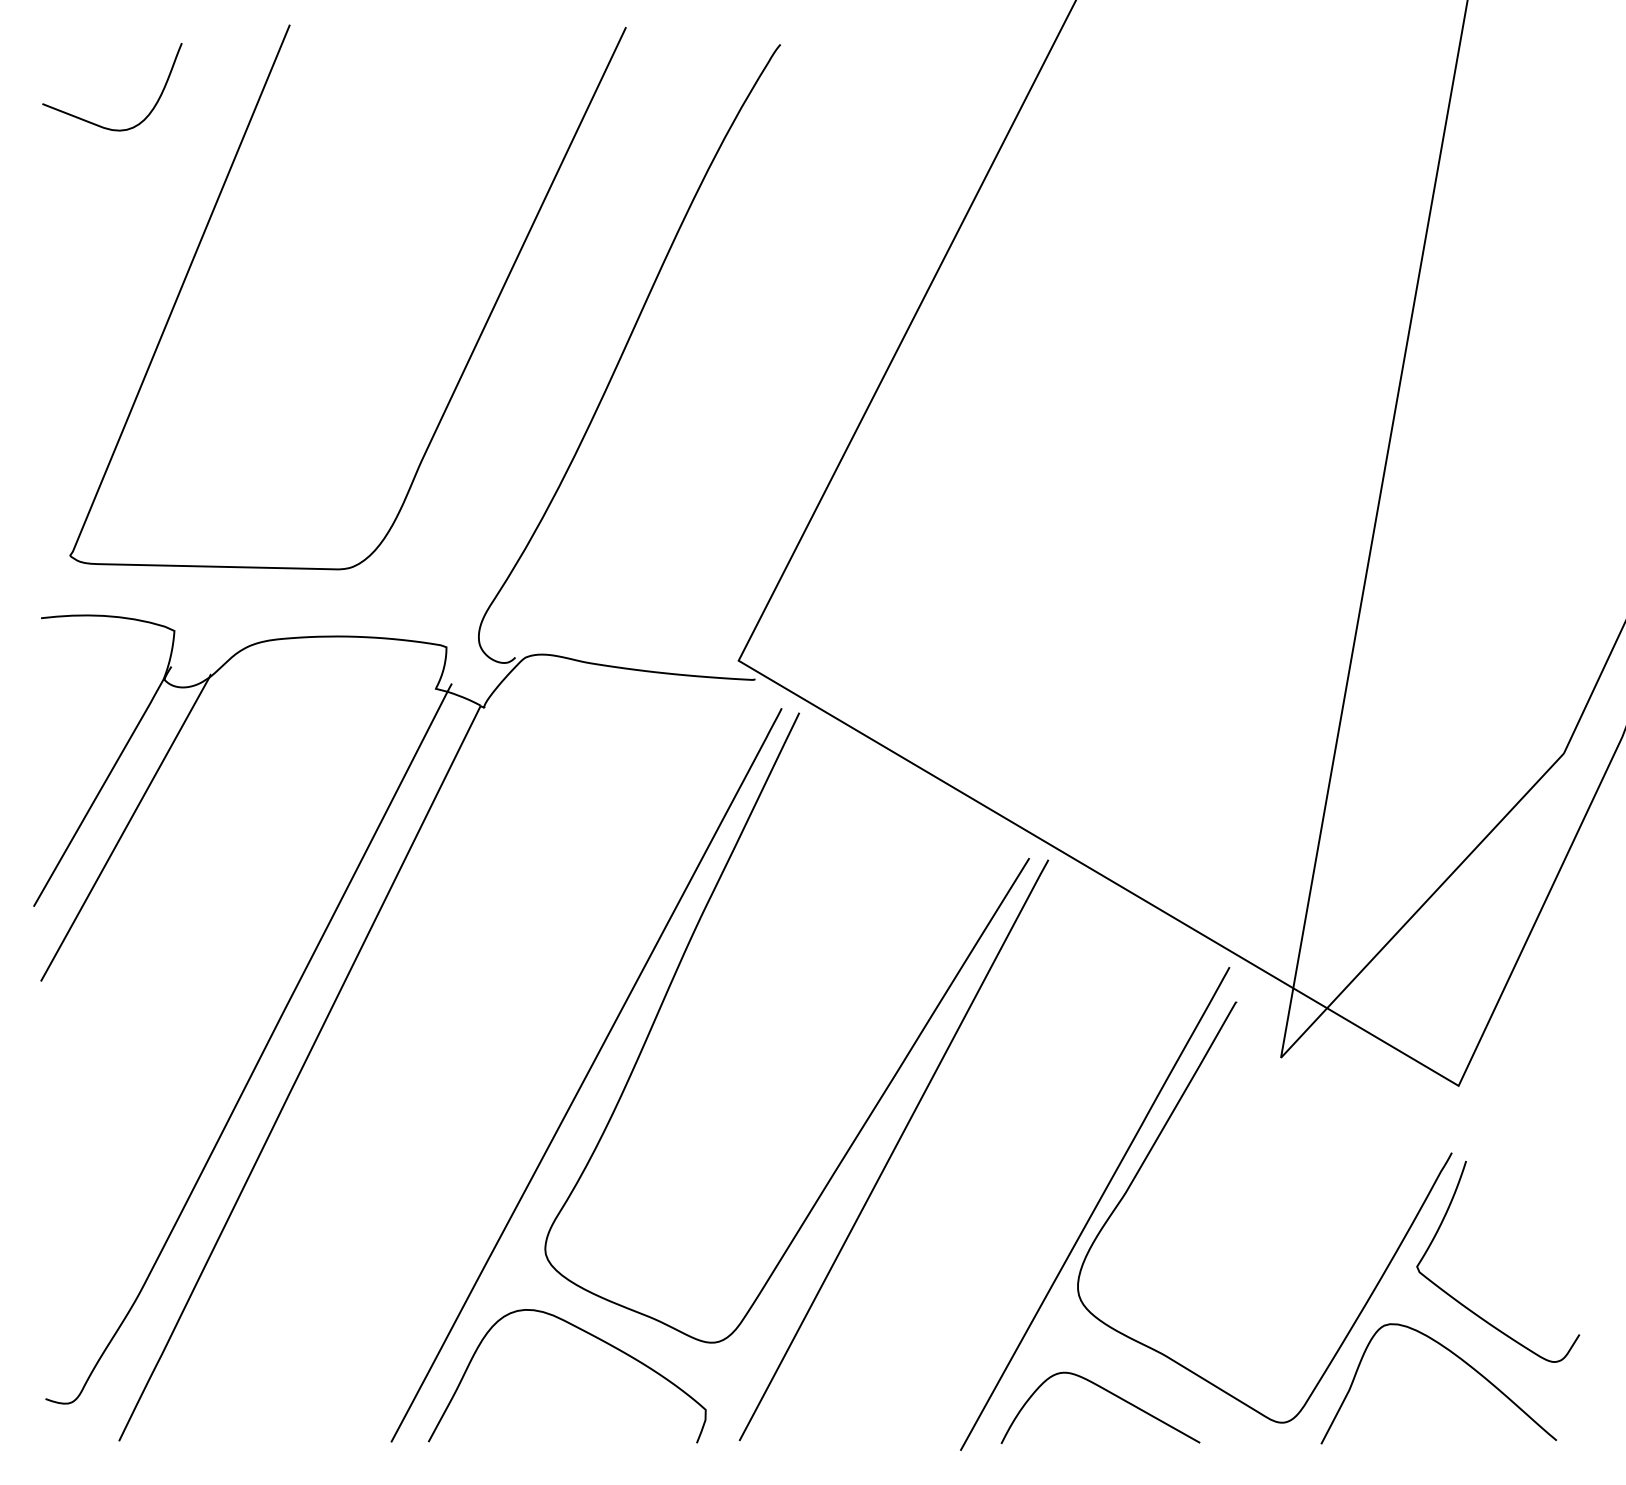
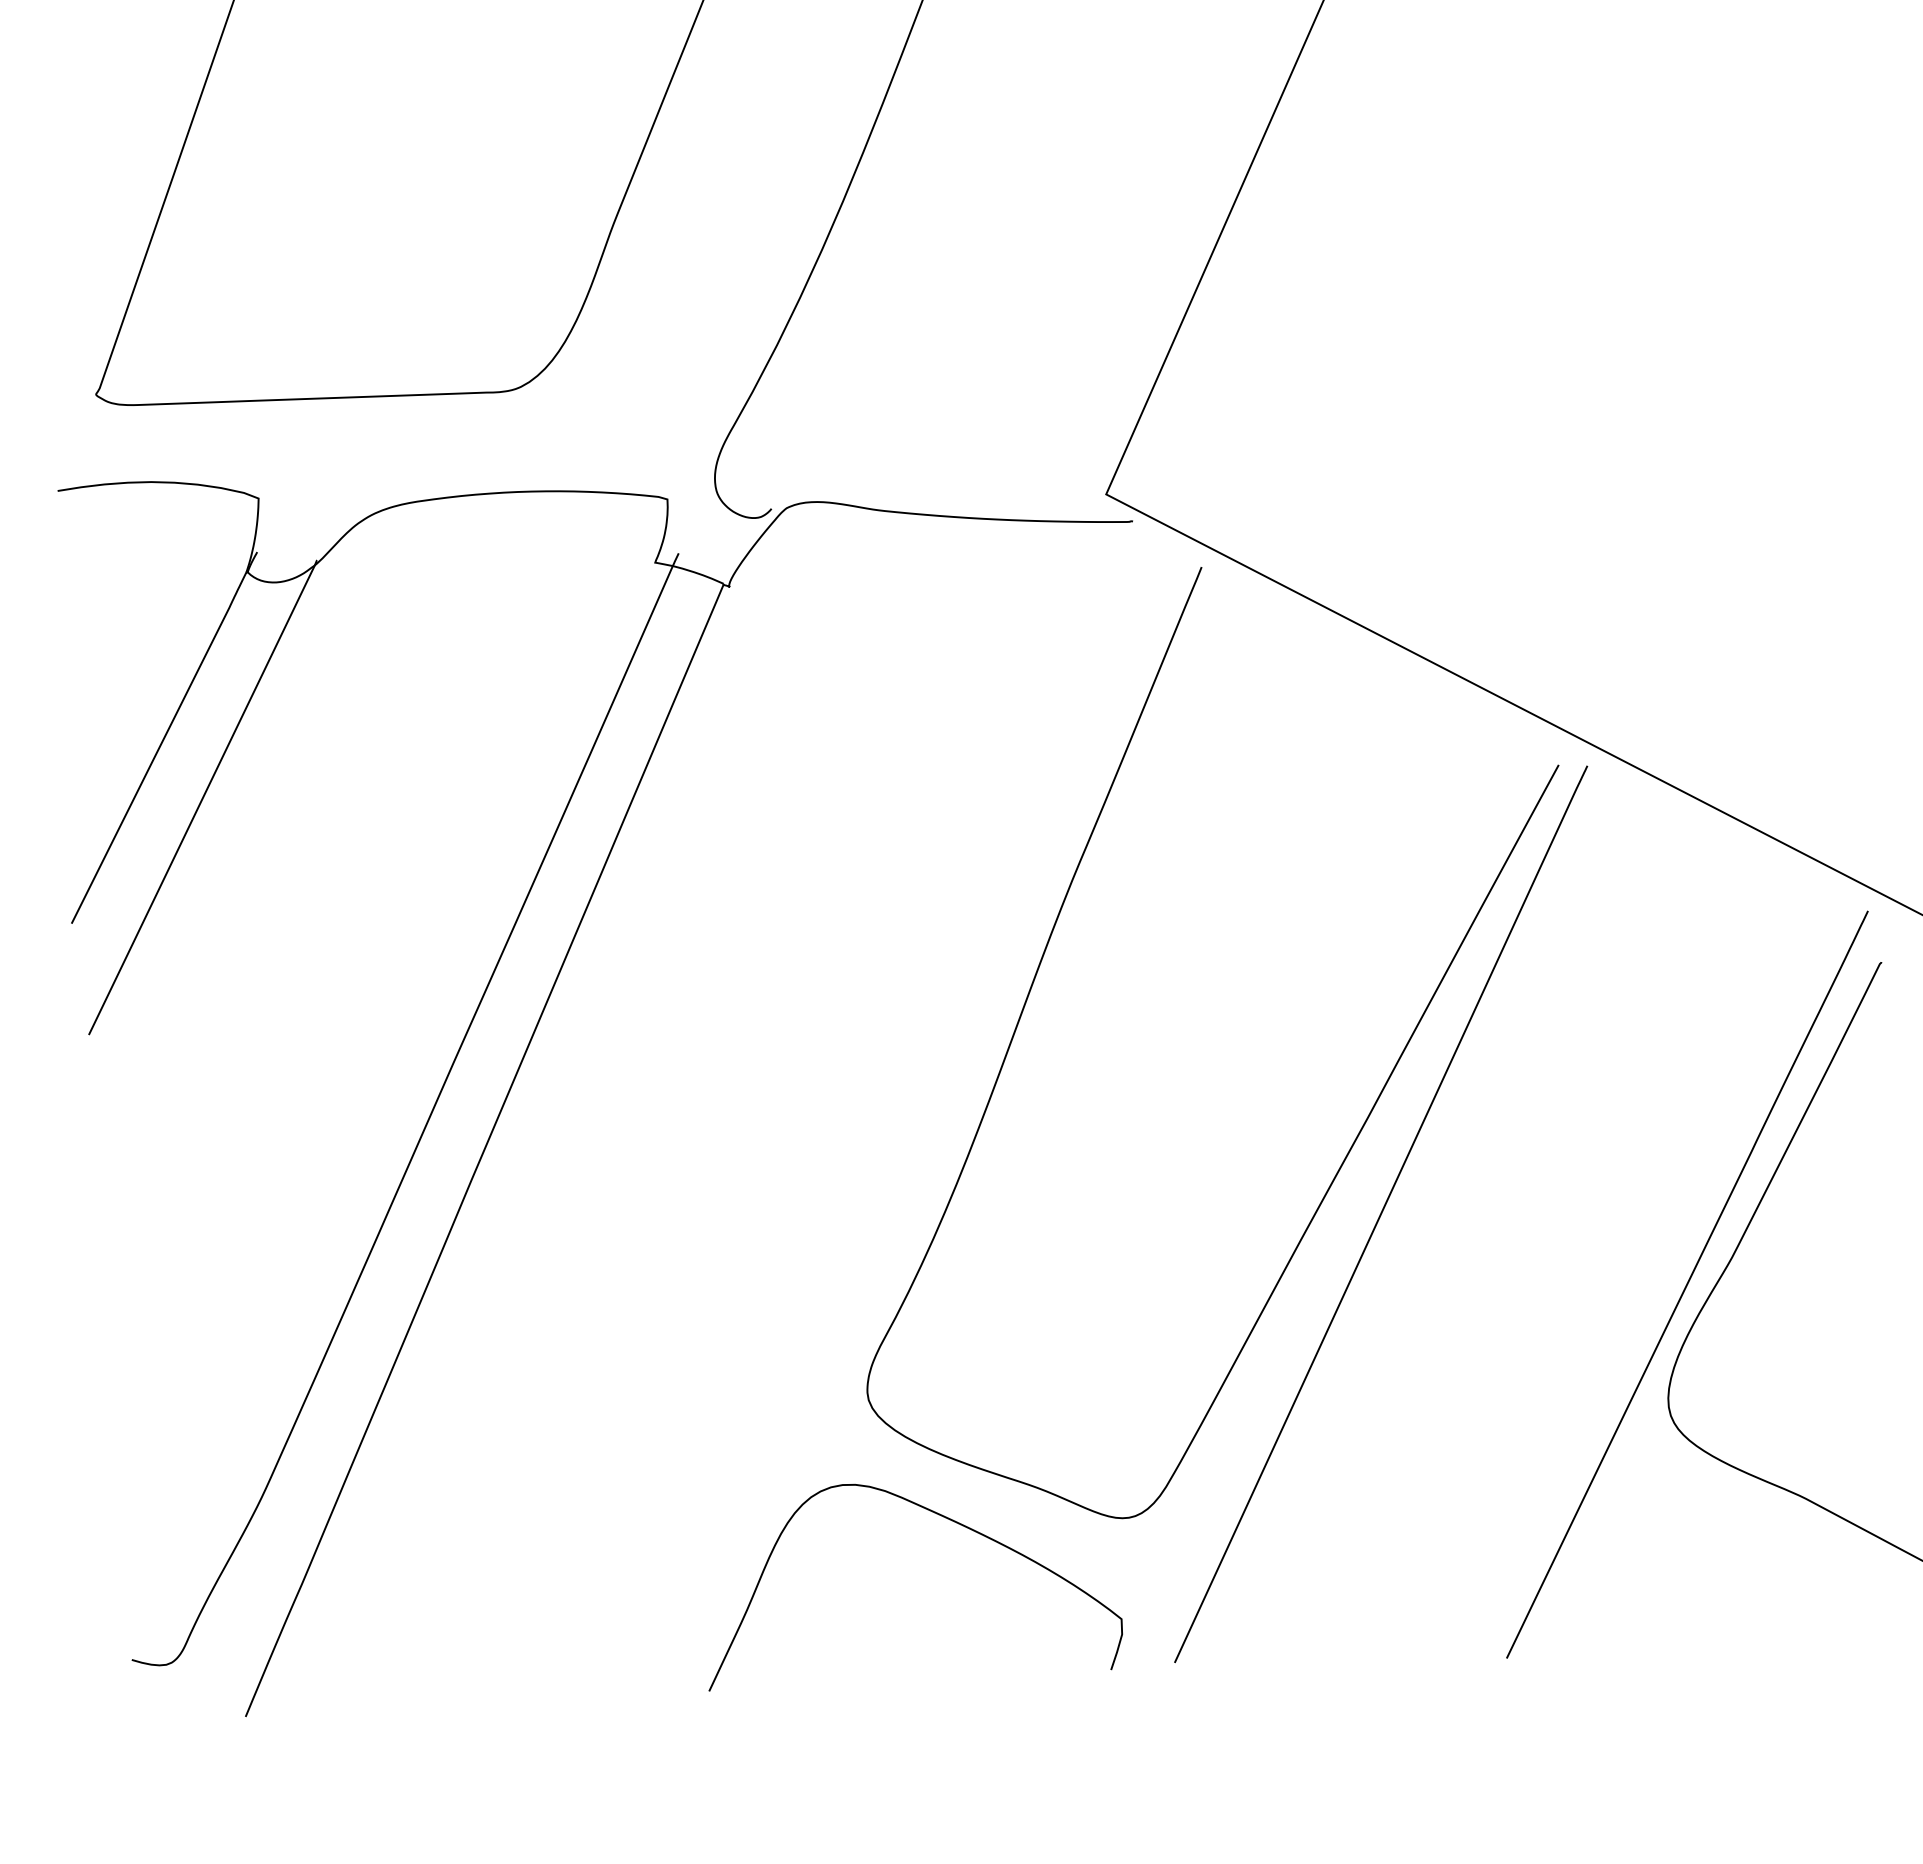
line: (586, 1075) -> (914, 1128), removed
curve: (1109, 1393) -> (1724, 1559), removed

